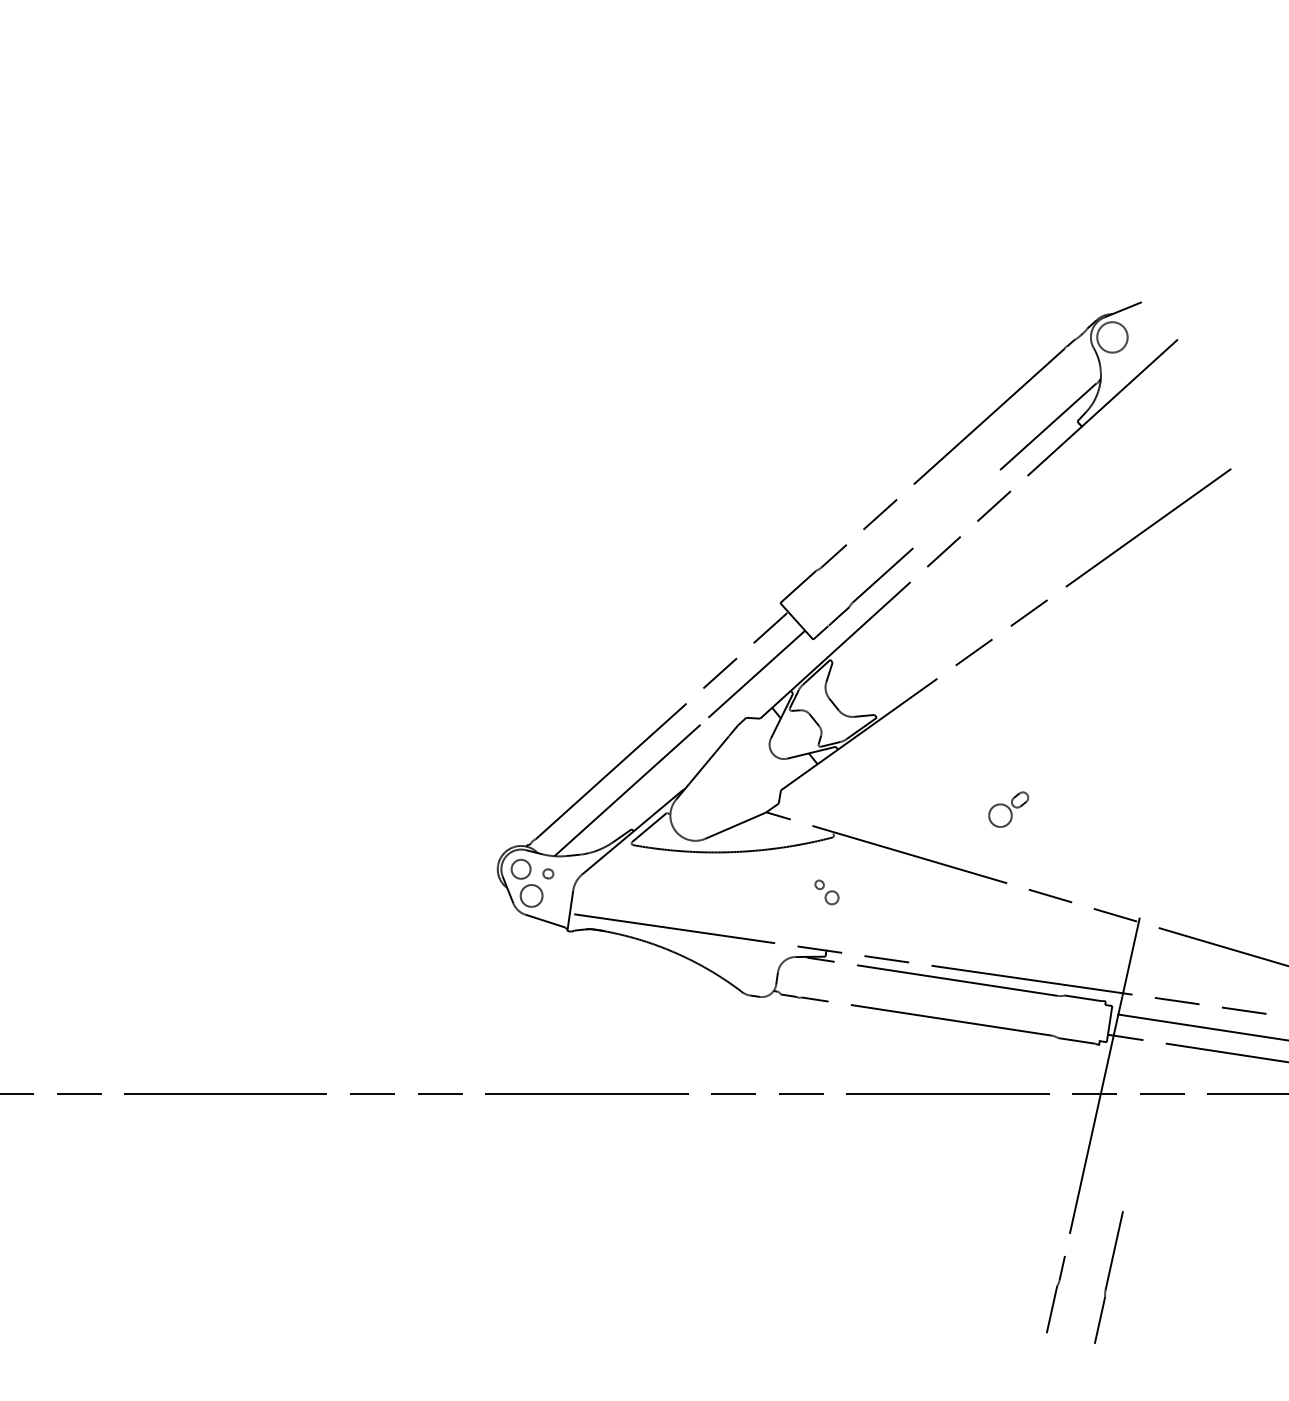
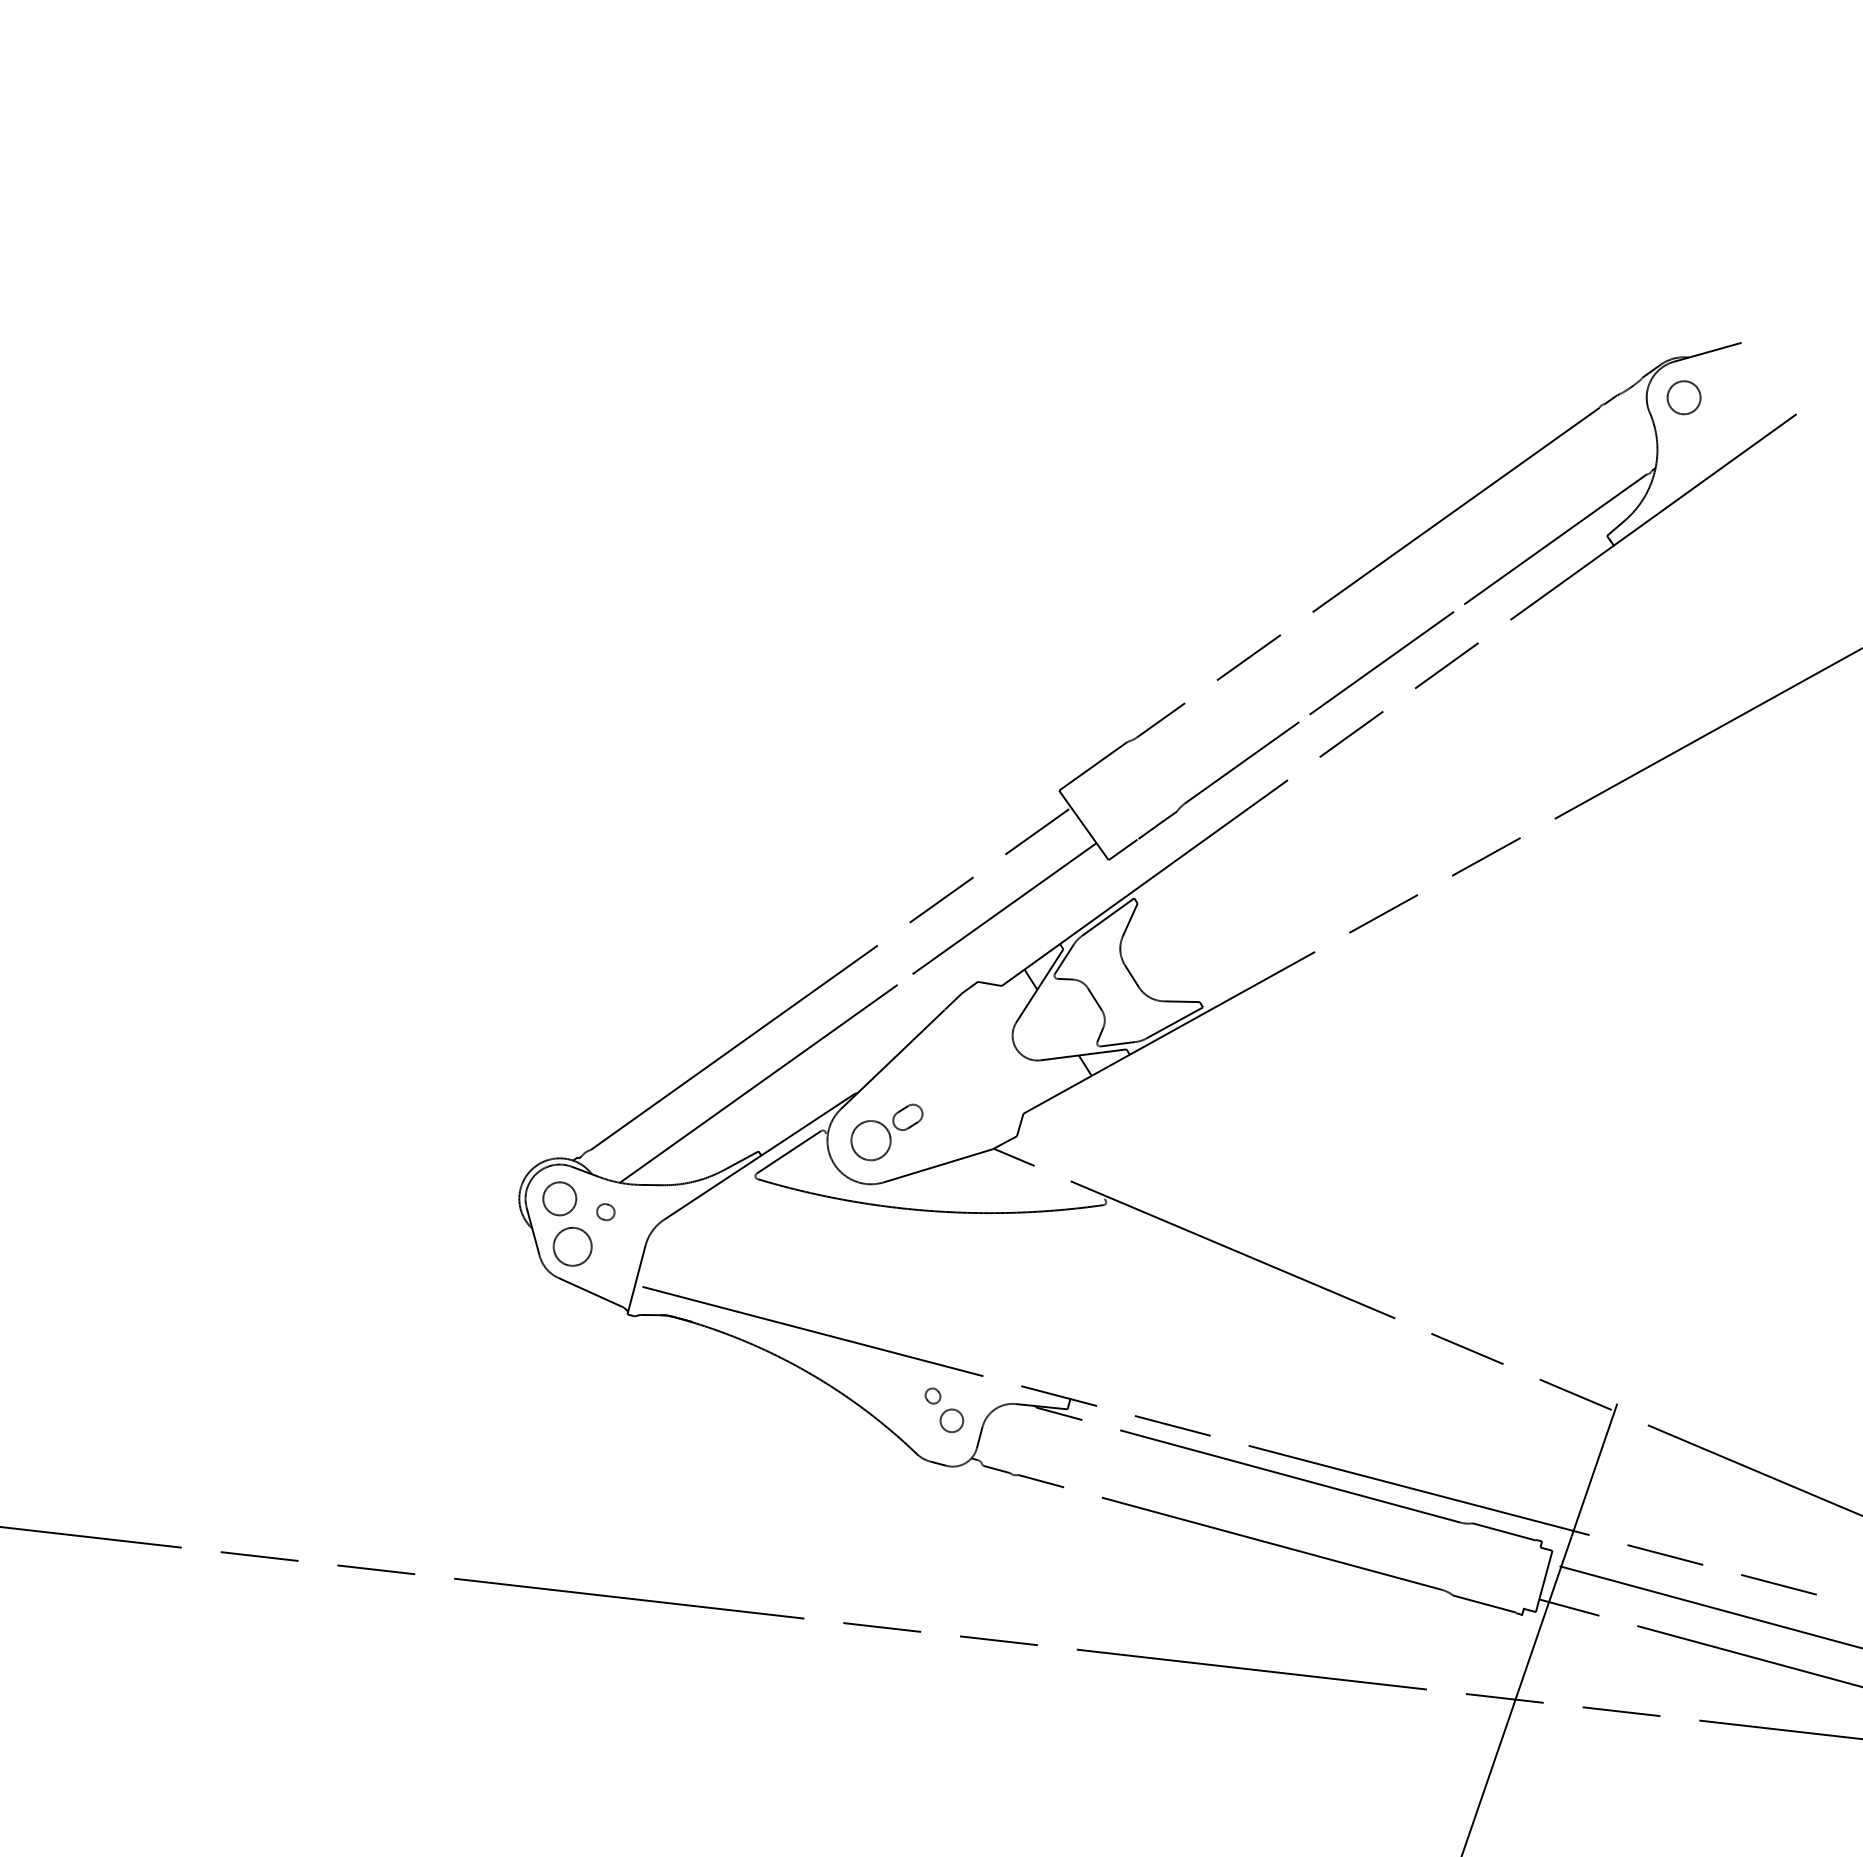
circle: (1111, 336) -> (1682, 395), size x0.62
line: (956, 508) -> (1381, 662), added
part: (1008, 809) -> (886, 1131), moved
part: (826, 892) -> (943, 1410), moved

